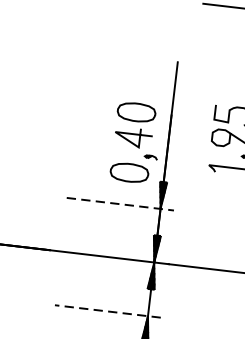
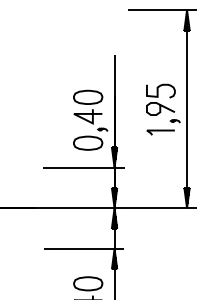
line: (120, 204) -> (84, 167), dashed -> solid
line: (107, 310) -> (83, 248), dashed -> solid

